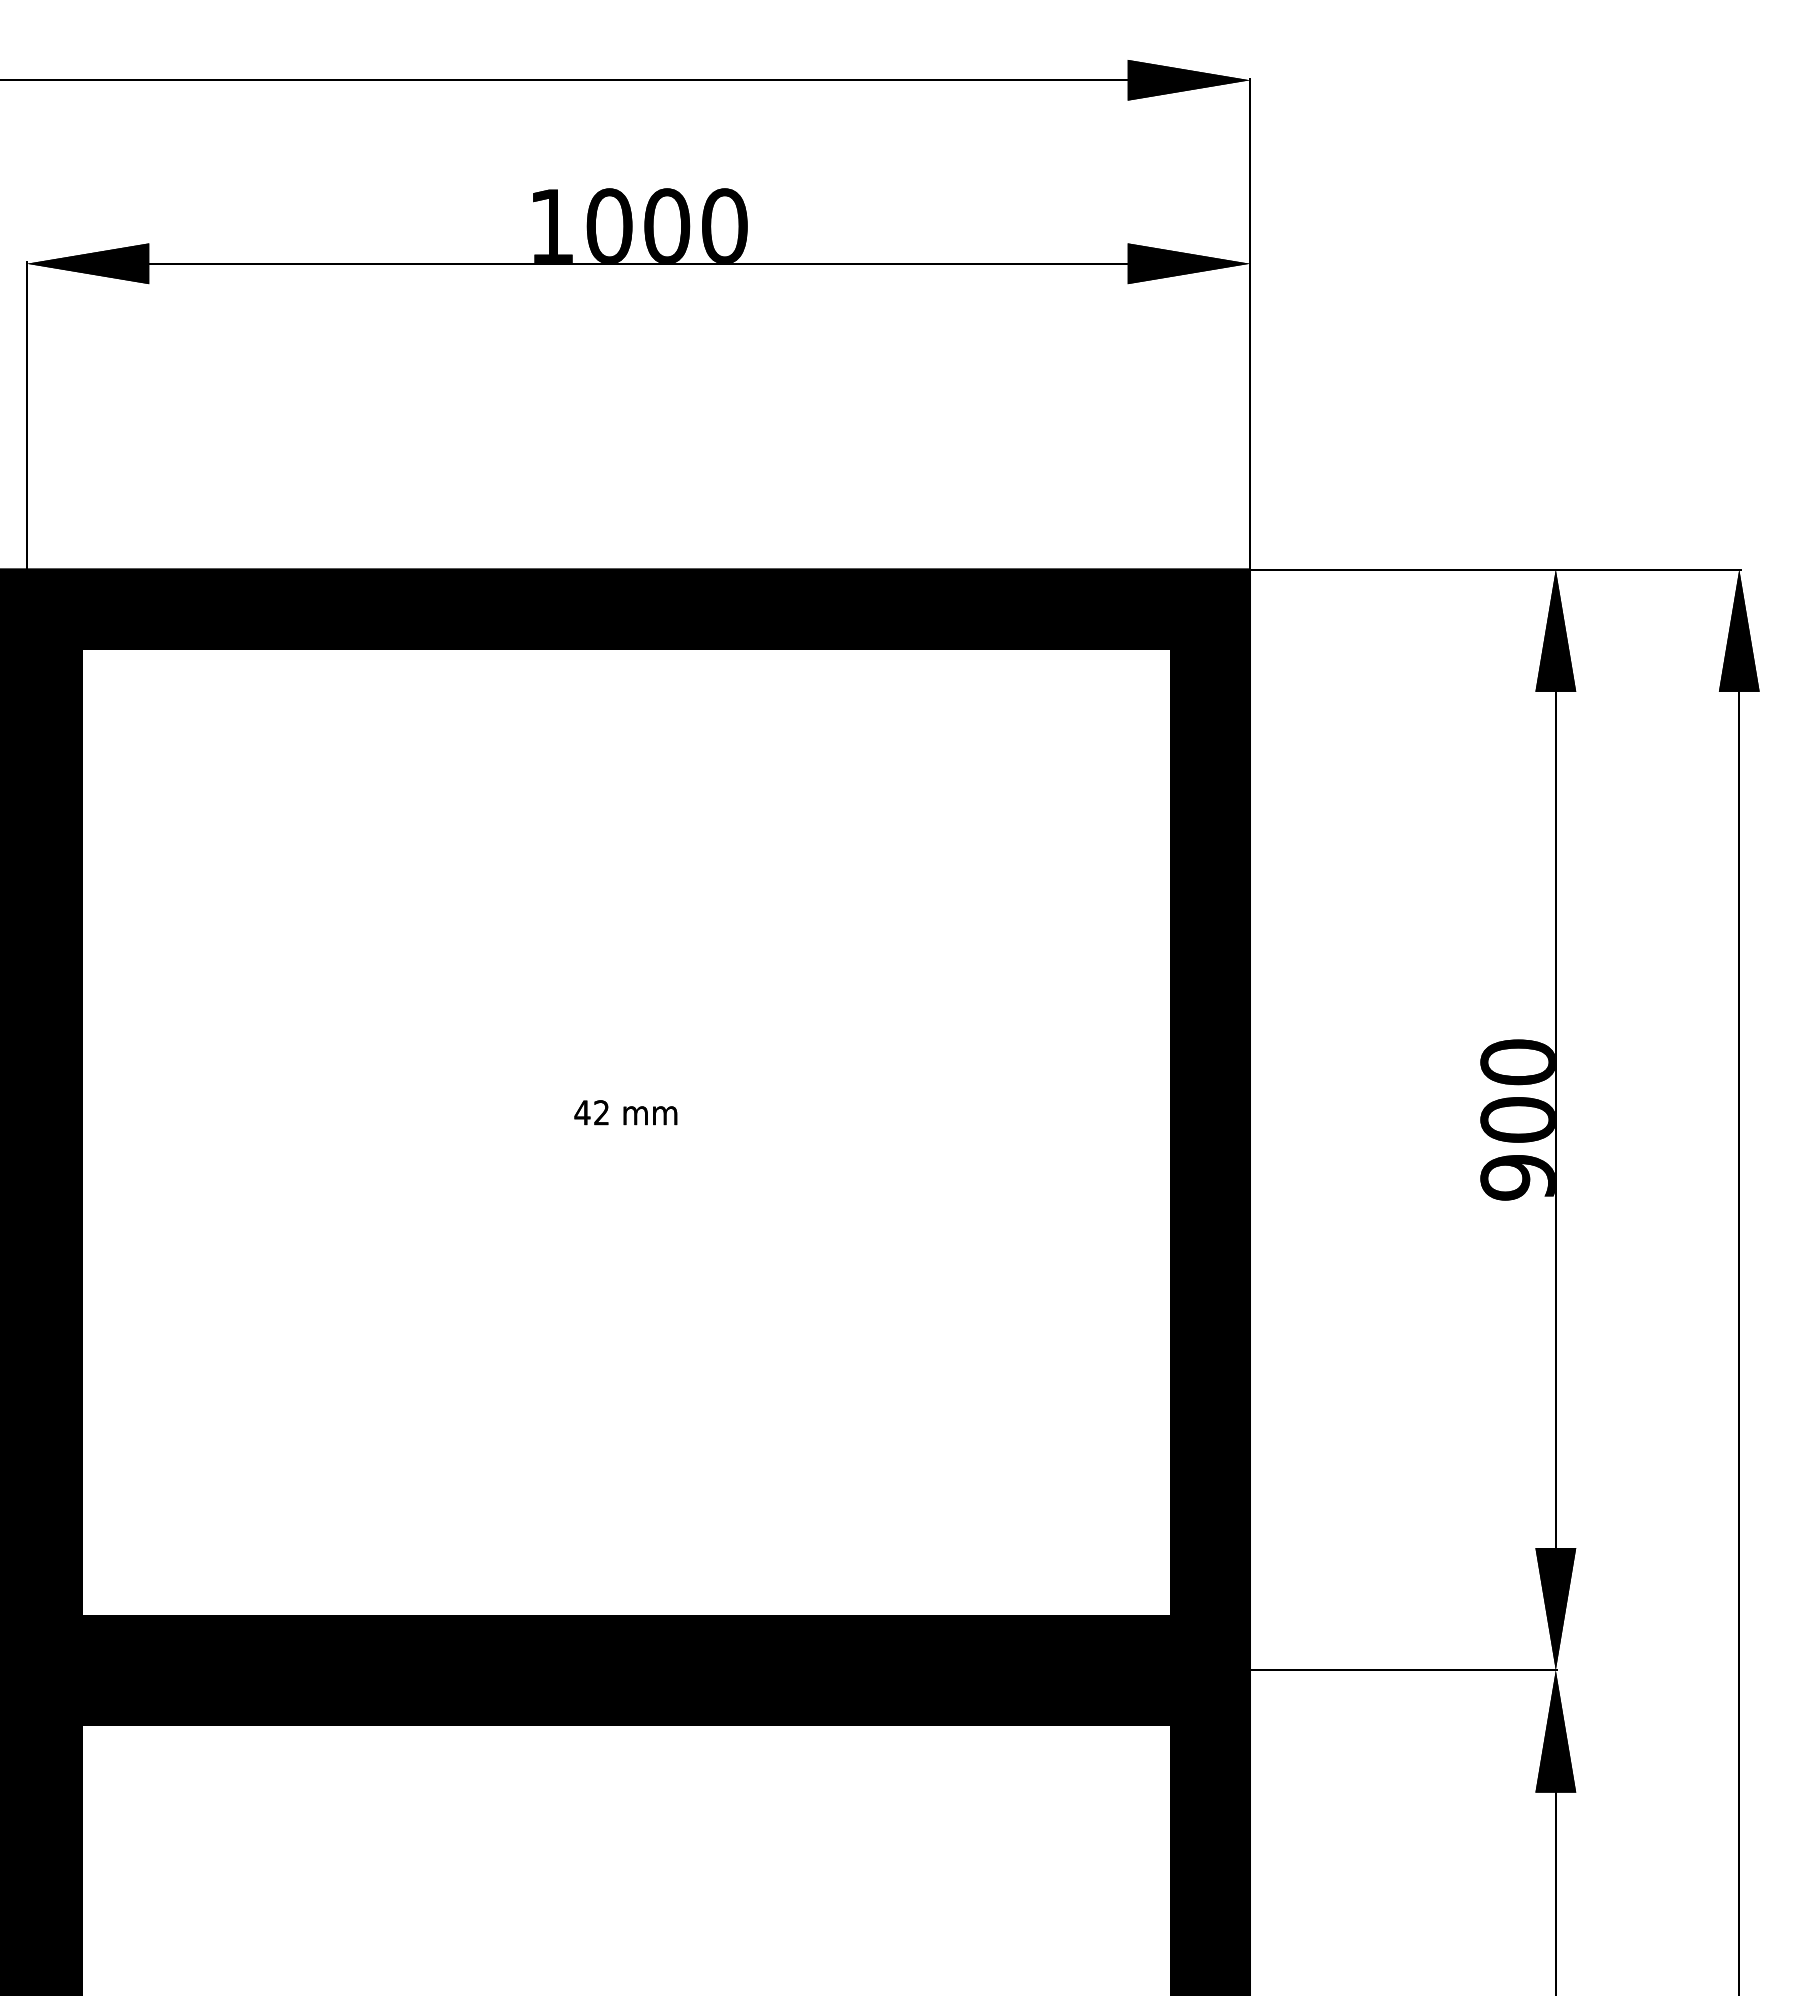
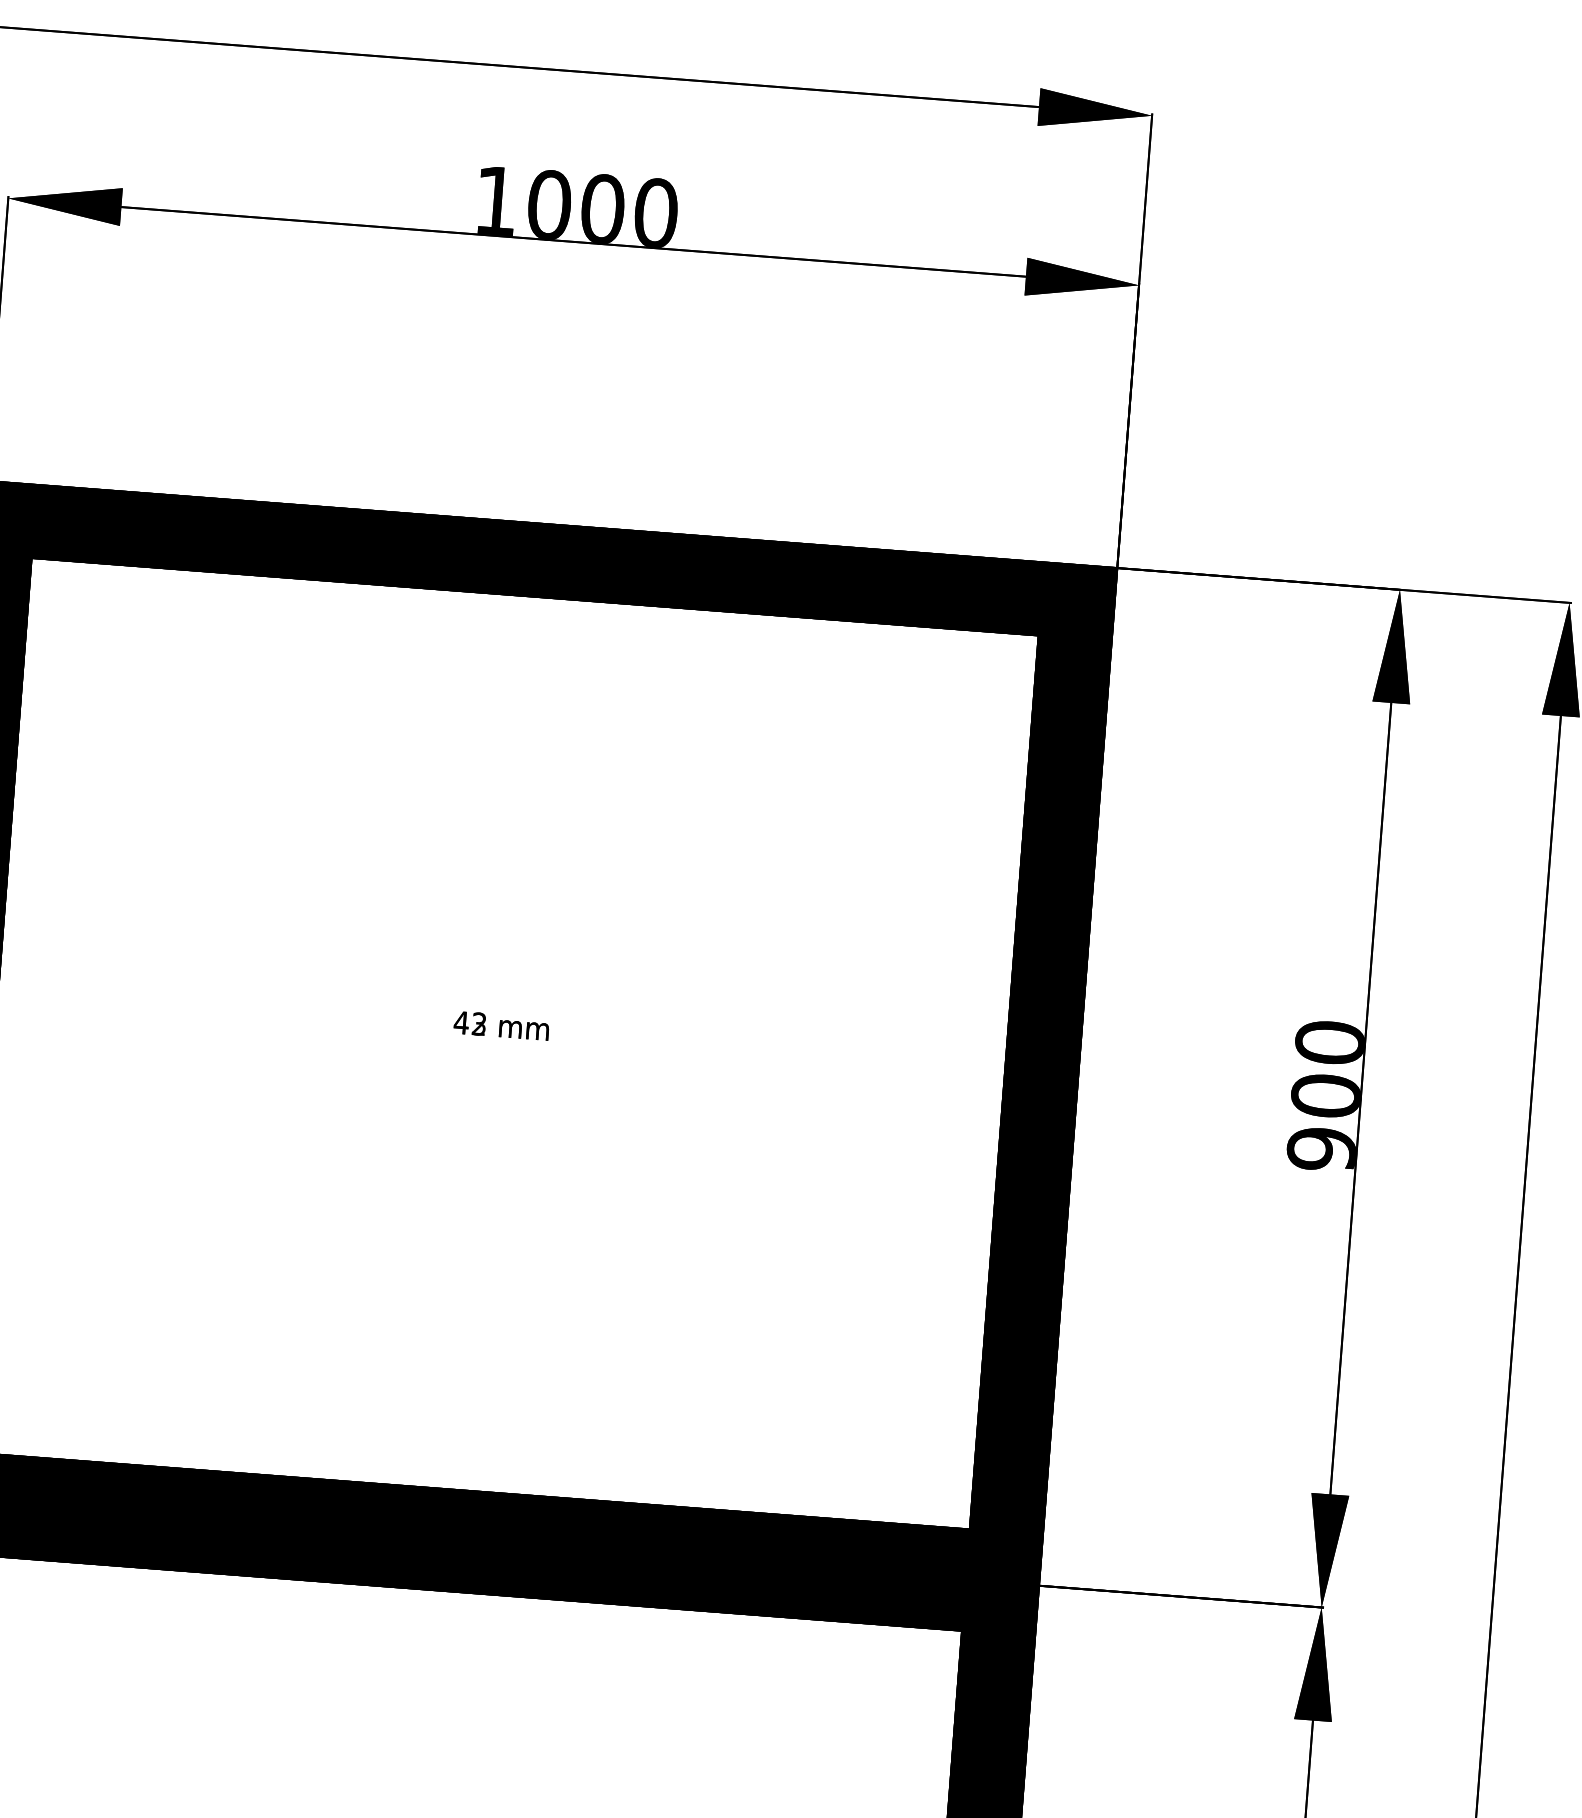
text: (601, 1112) -> (479, 1023), 42 -> 43

